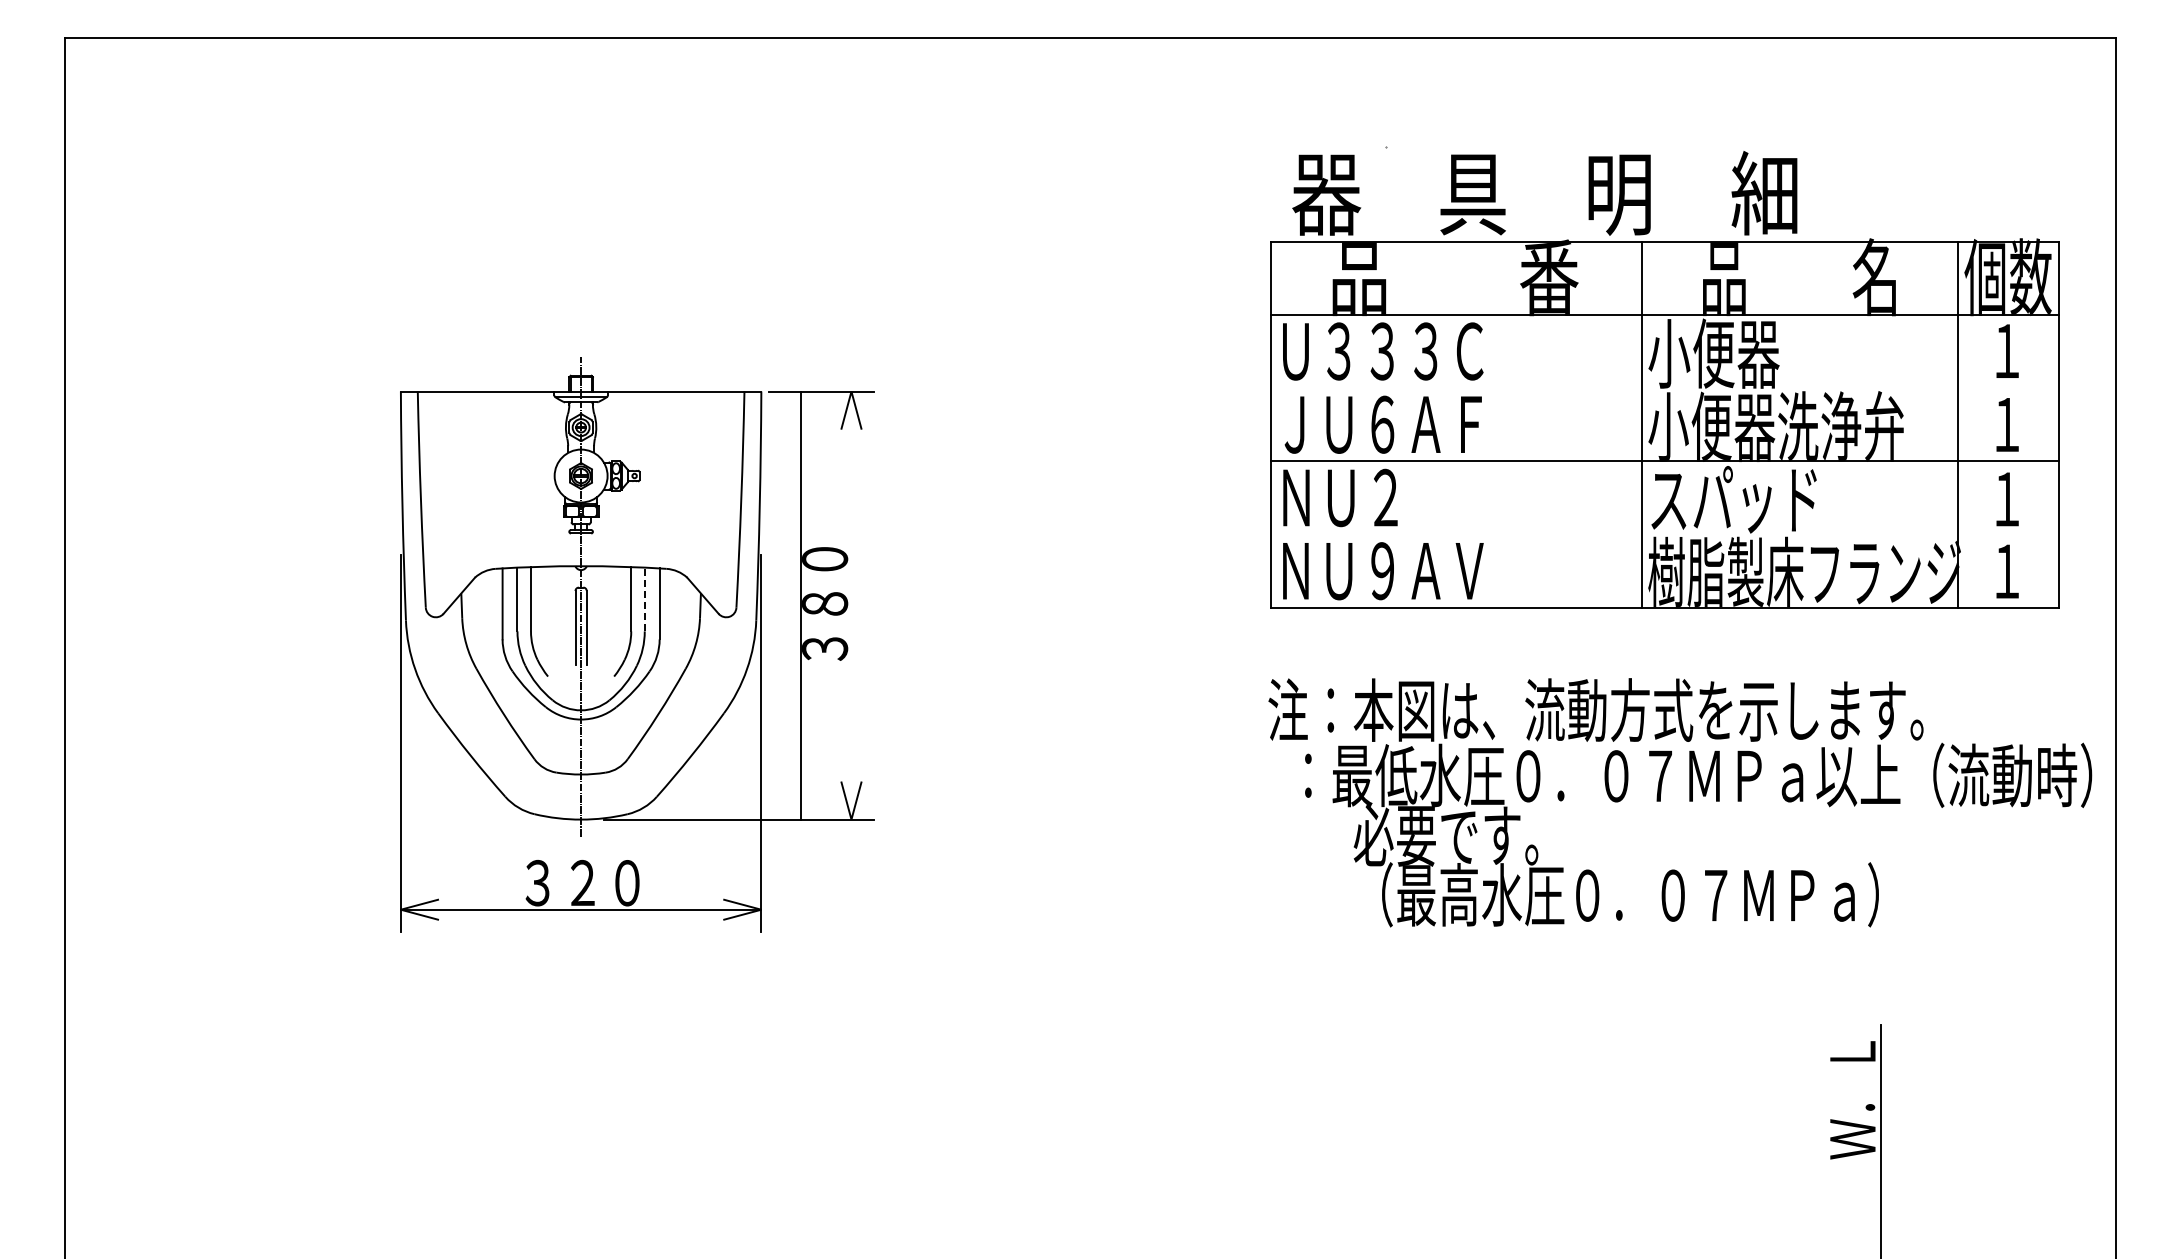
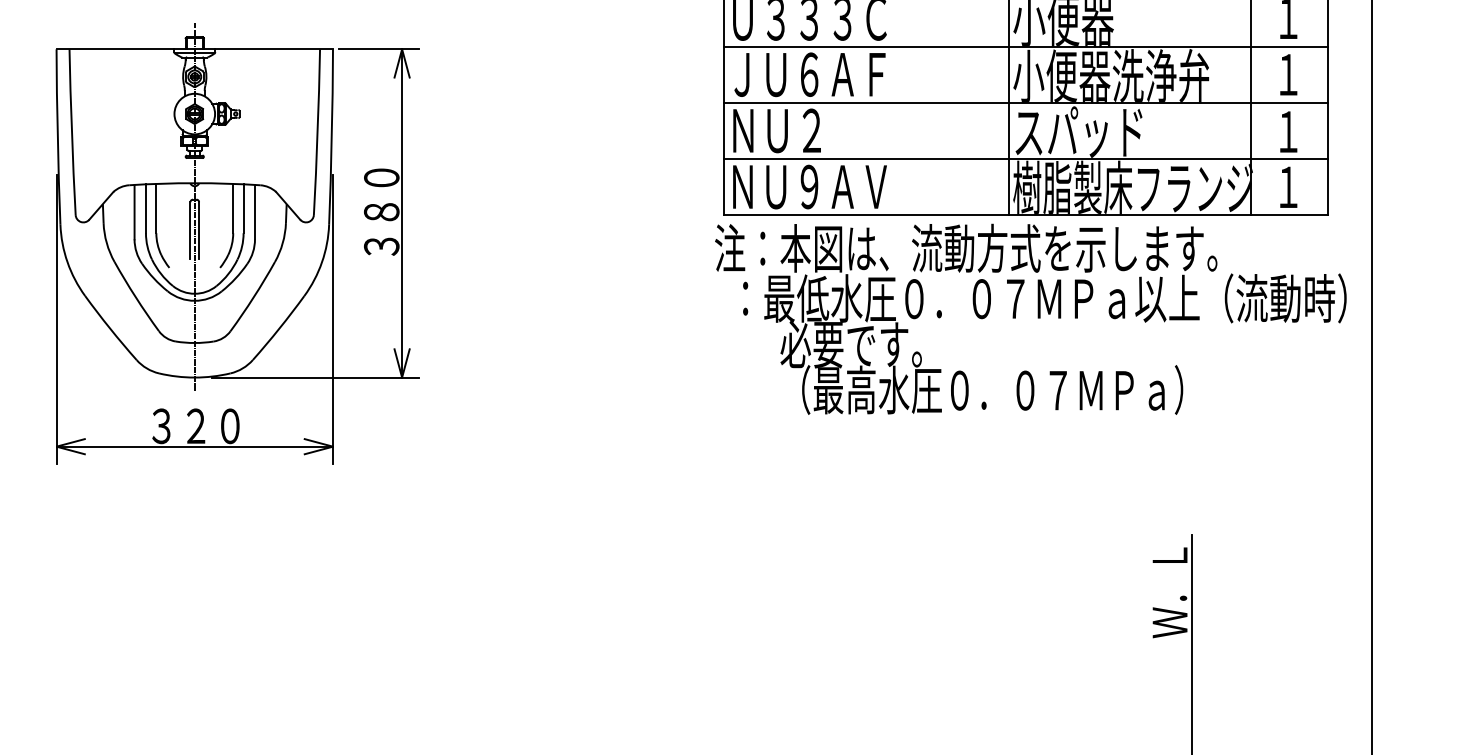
line: (1664, 388) -> (1025, 46), added
line: (1664, 534) -> (1025, 158), added
line: (644, 599) -> (243, 208), dashed -> solid
line: (801, 605) -> (402, 213), moved
text: (1680, 802) -> (1030, 319), moved

